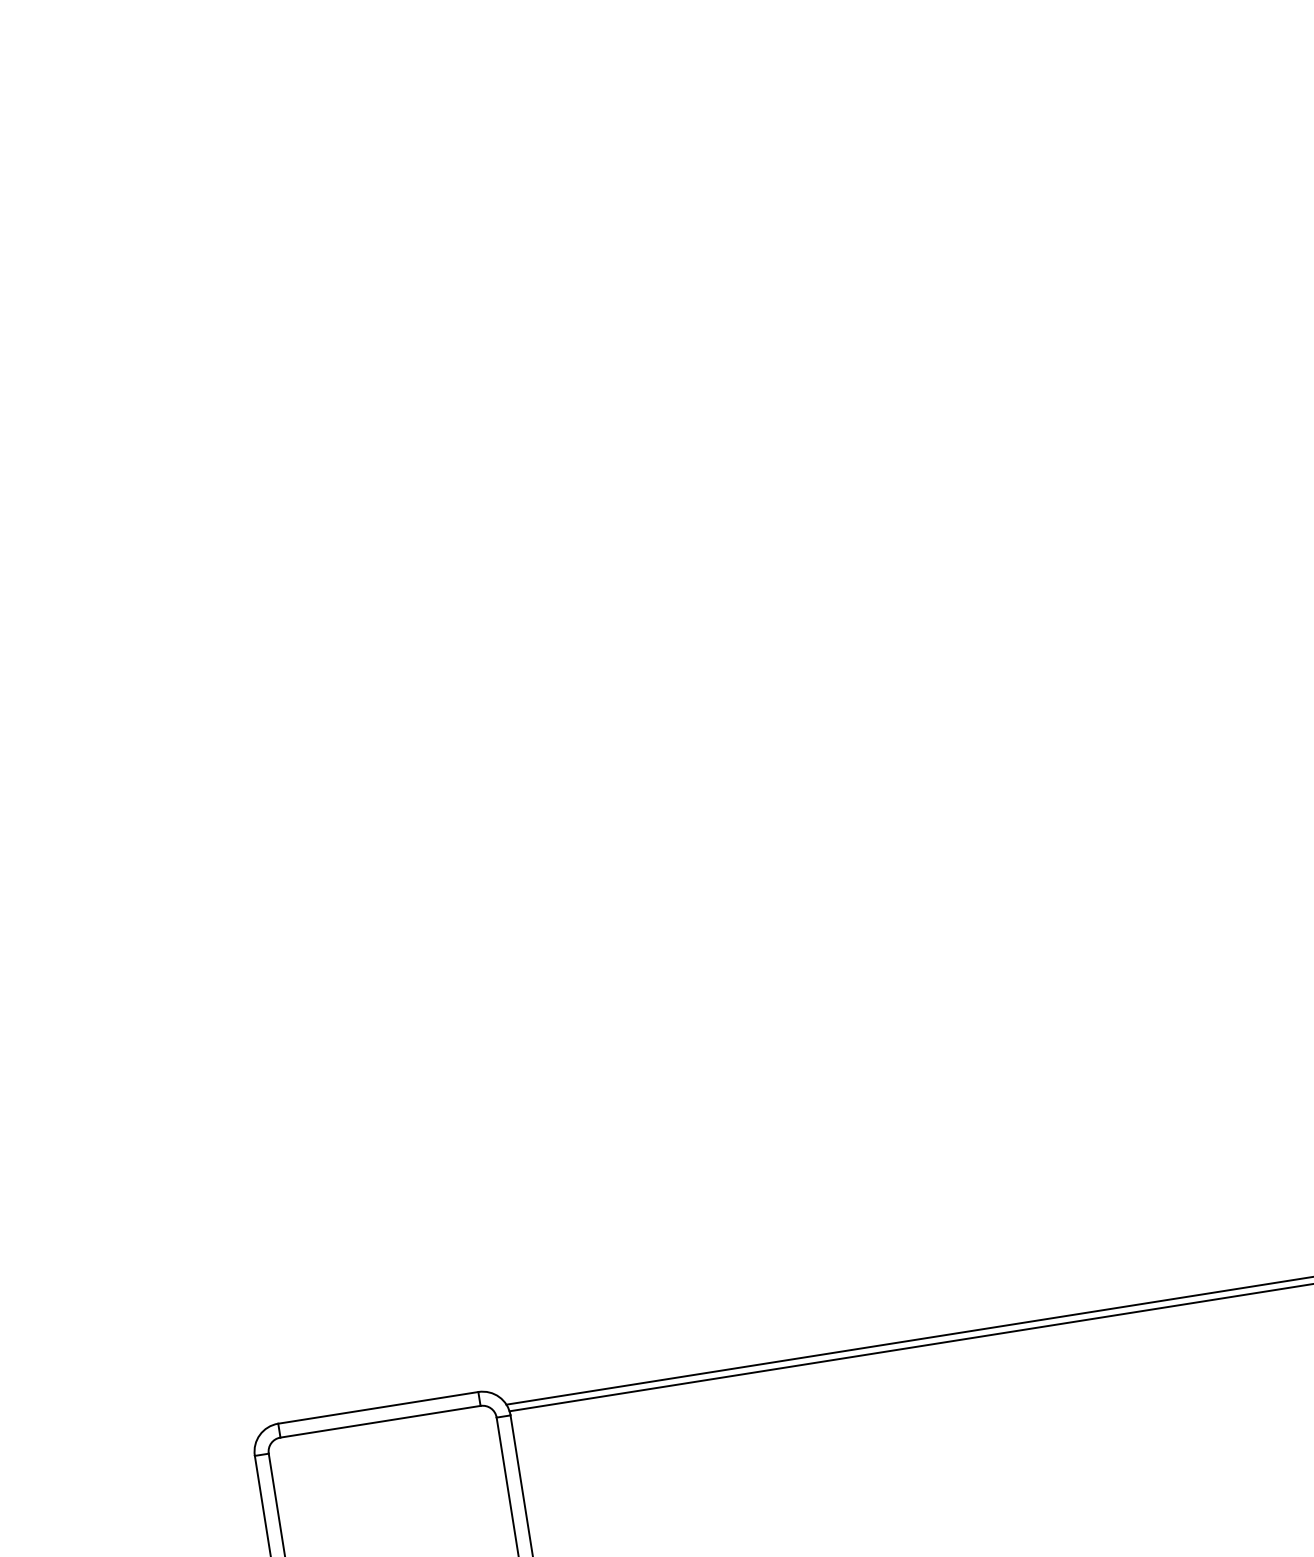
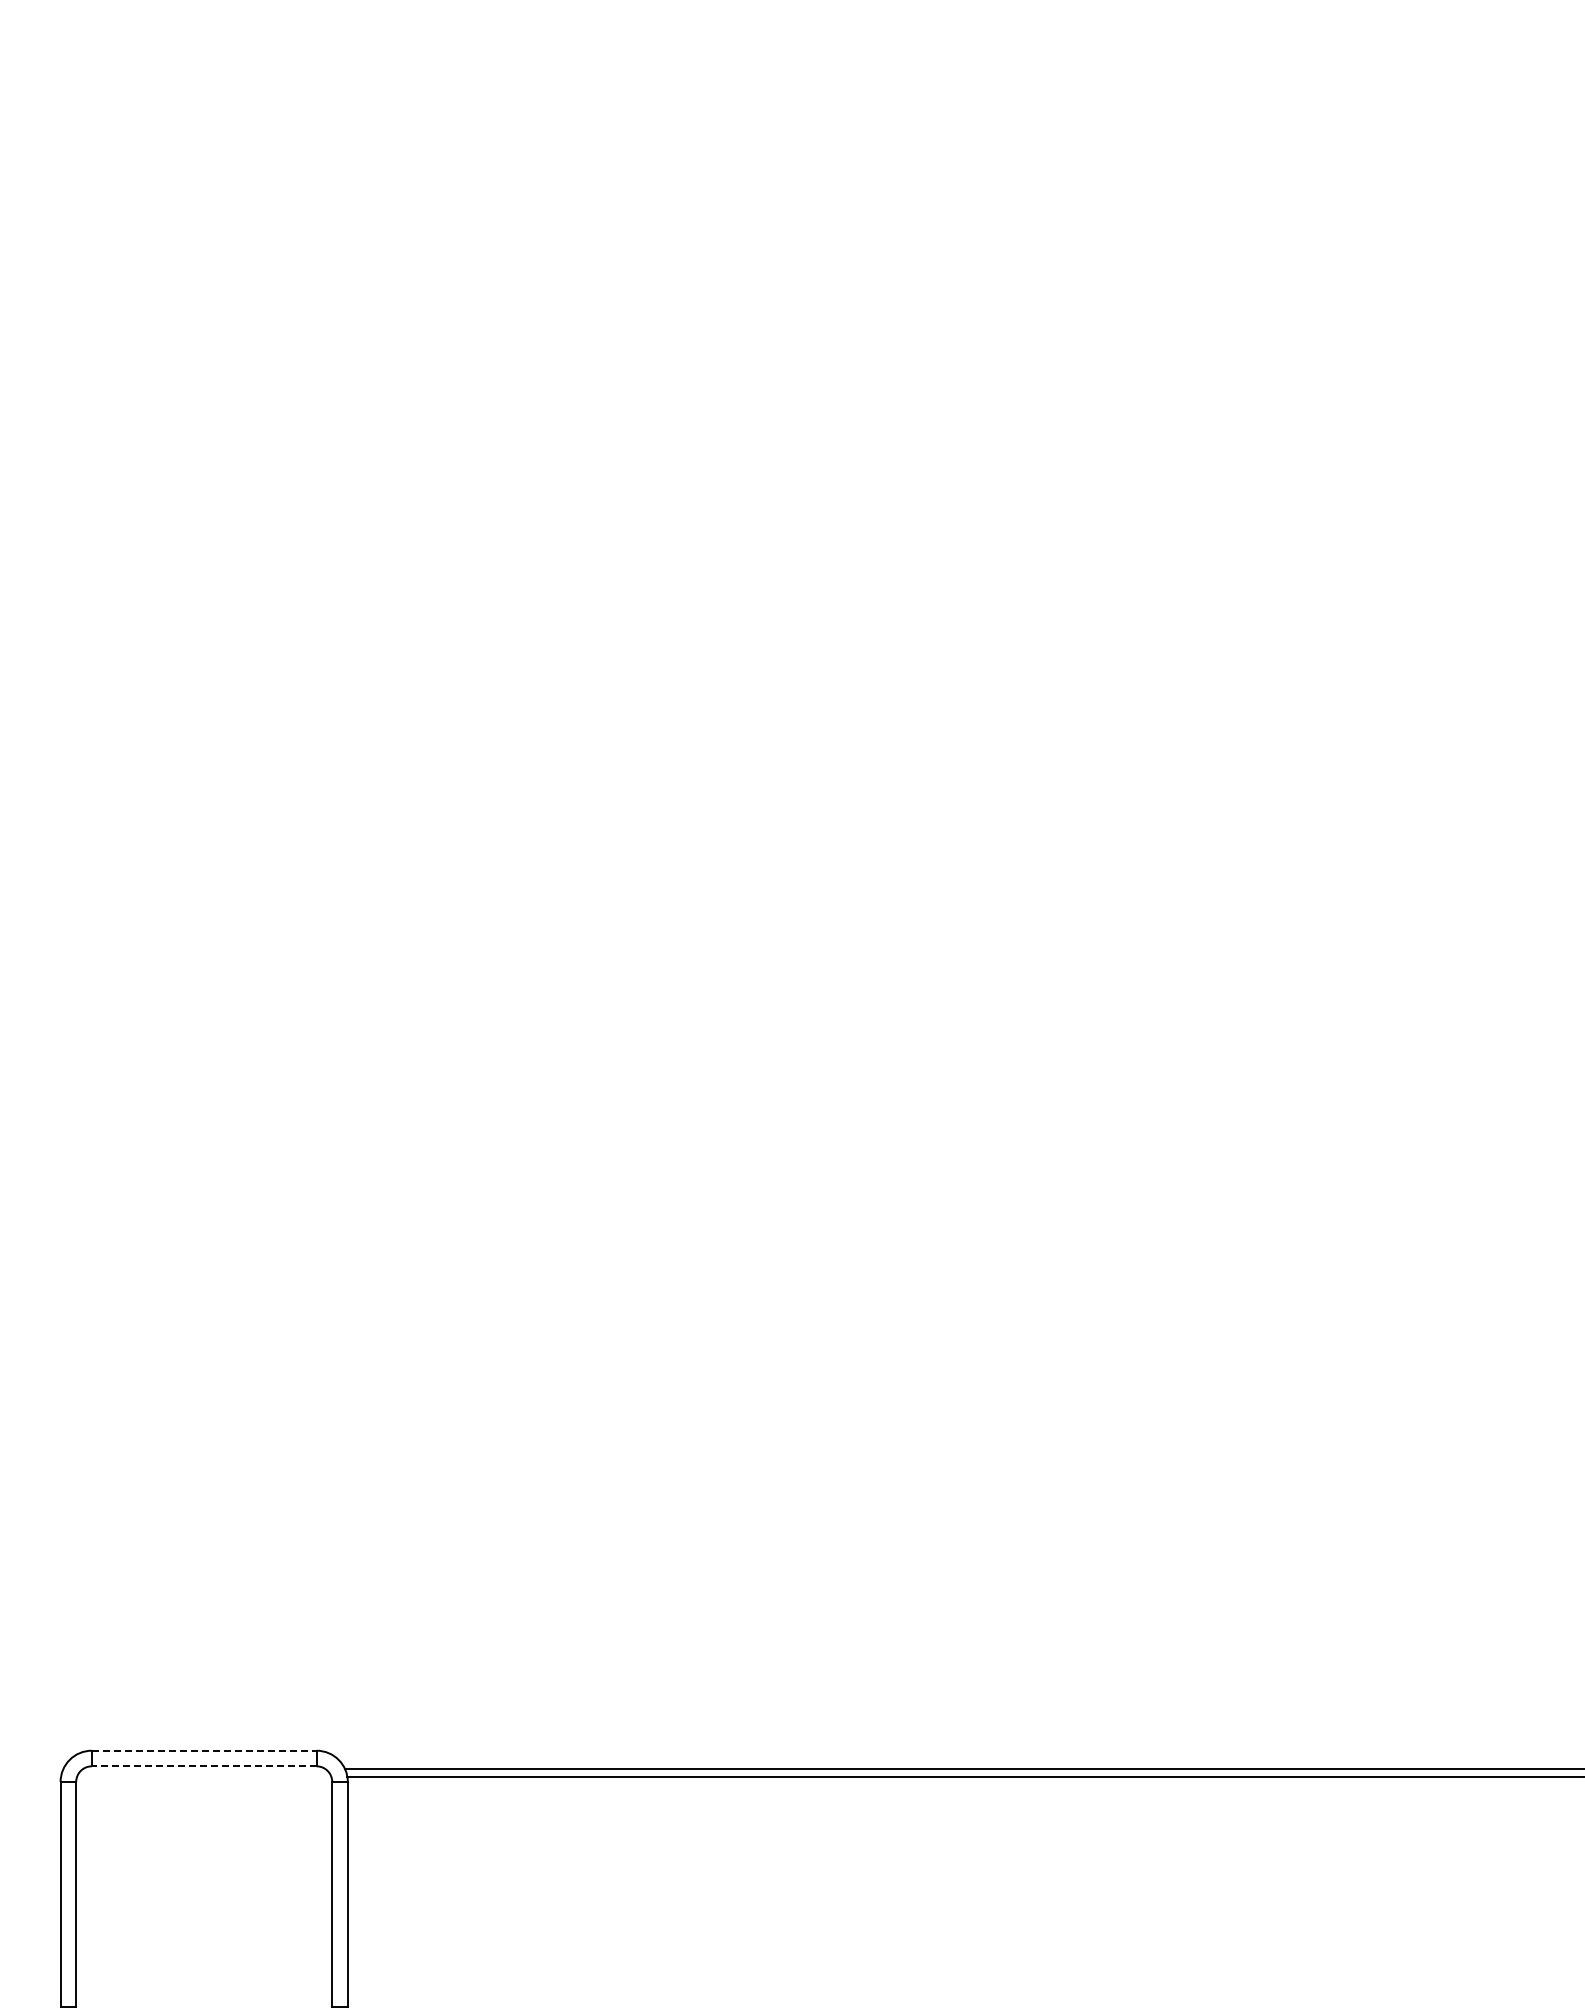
line: (378, 1407) -> (204, 1750), solid -> dashed
line: (379, 1422) -> (203, 1766), solid -> dashed

